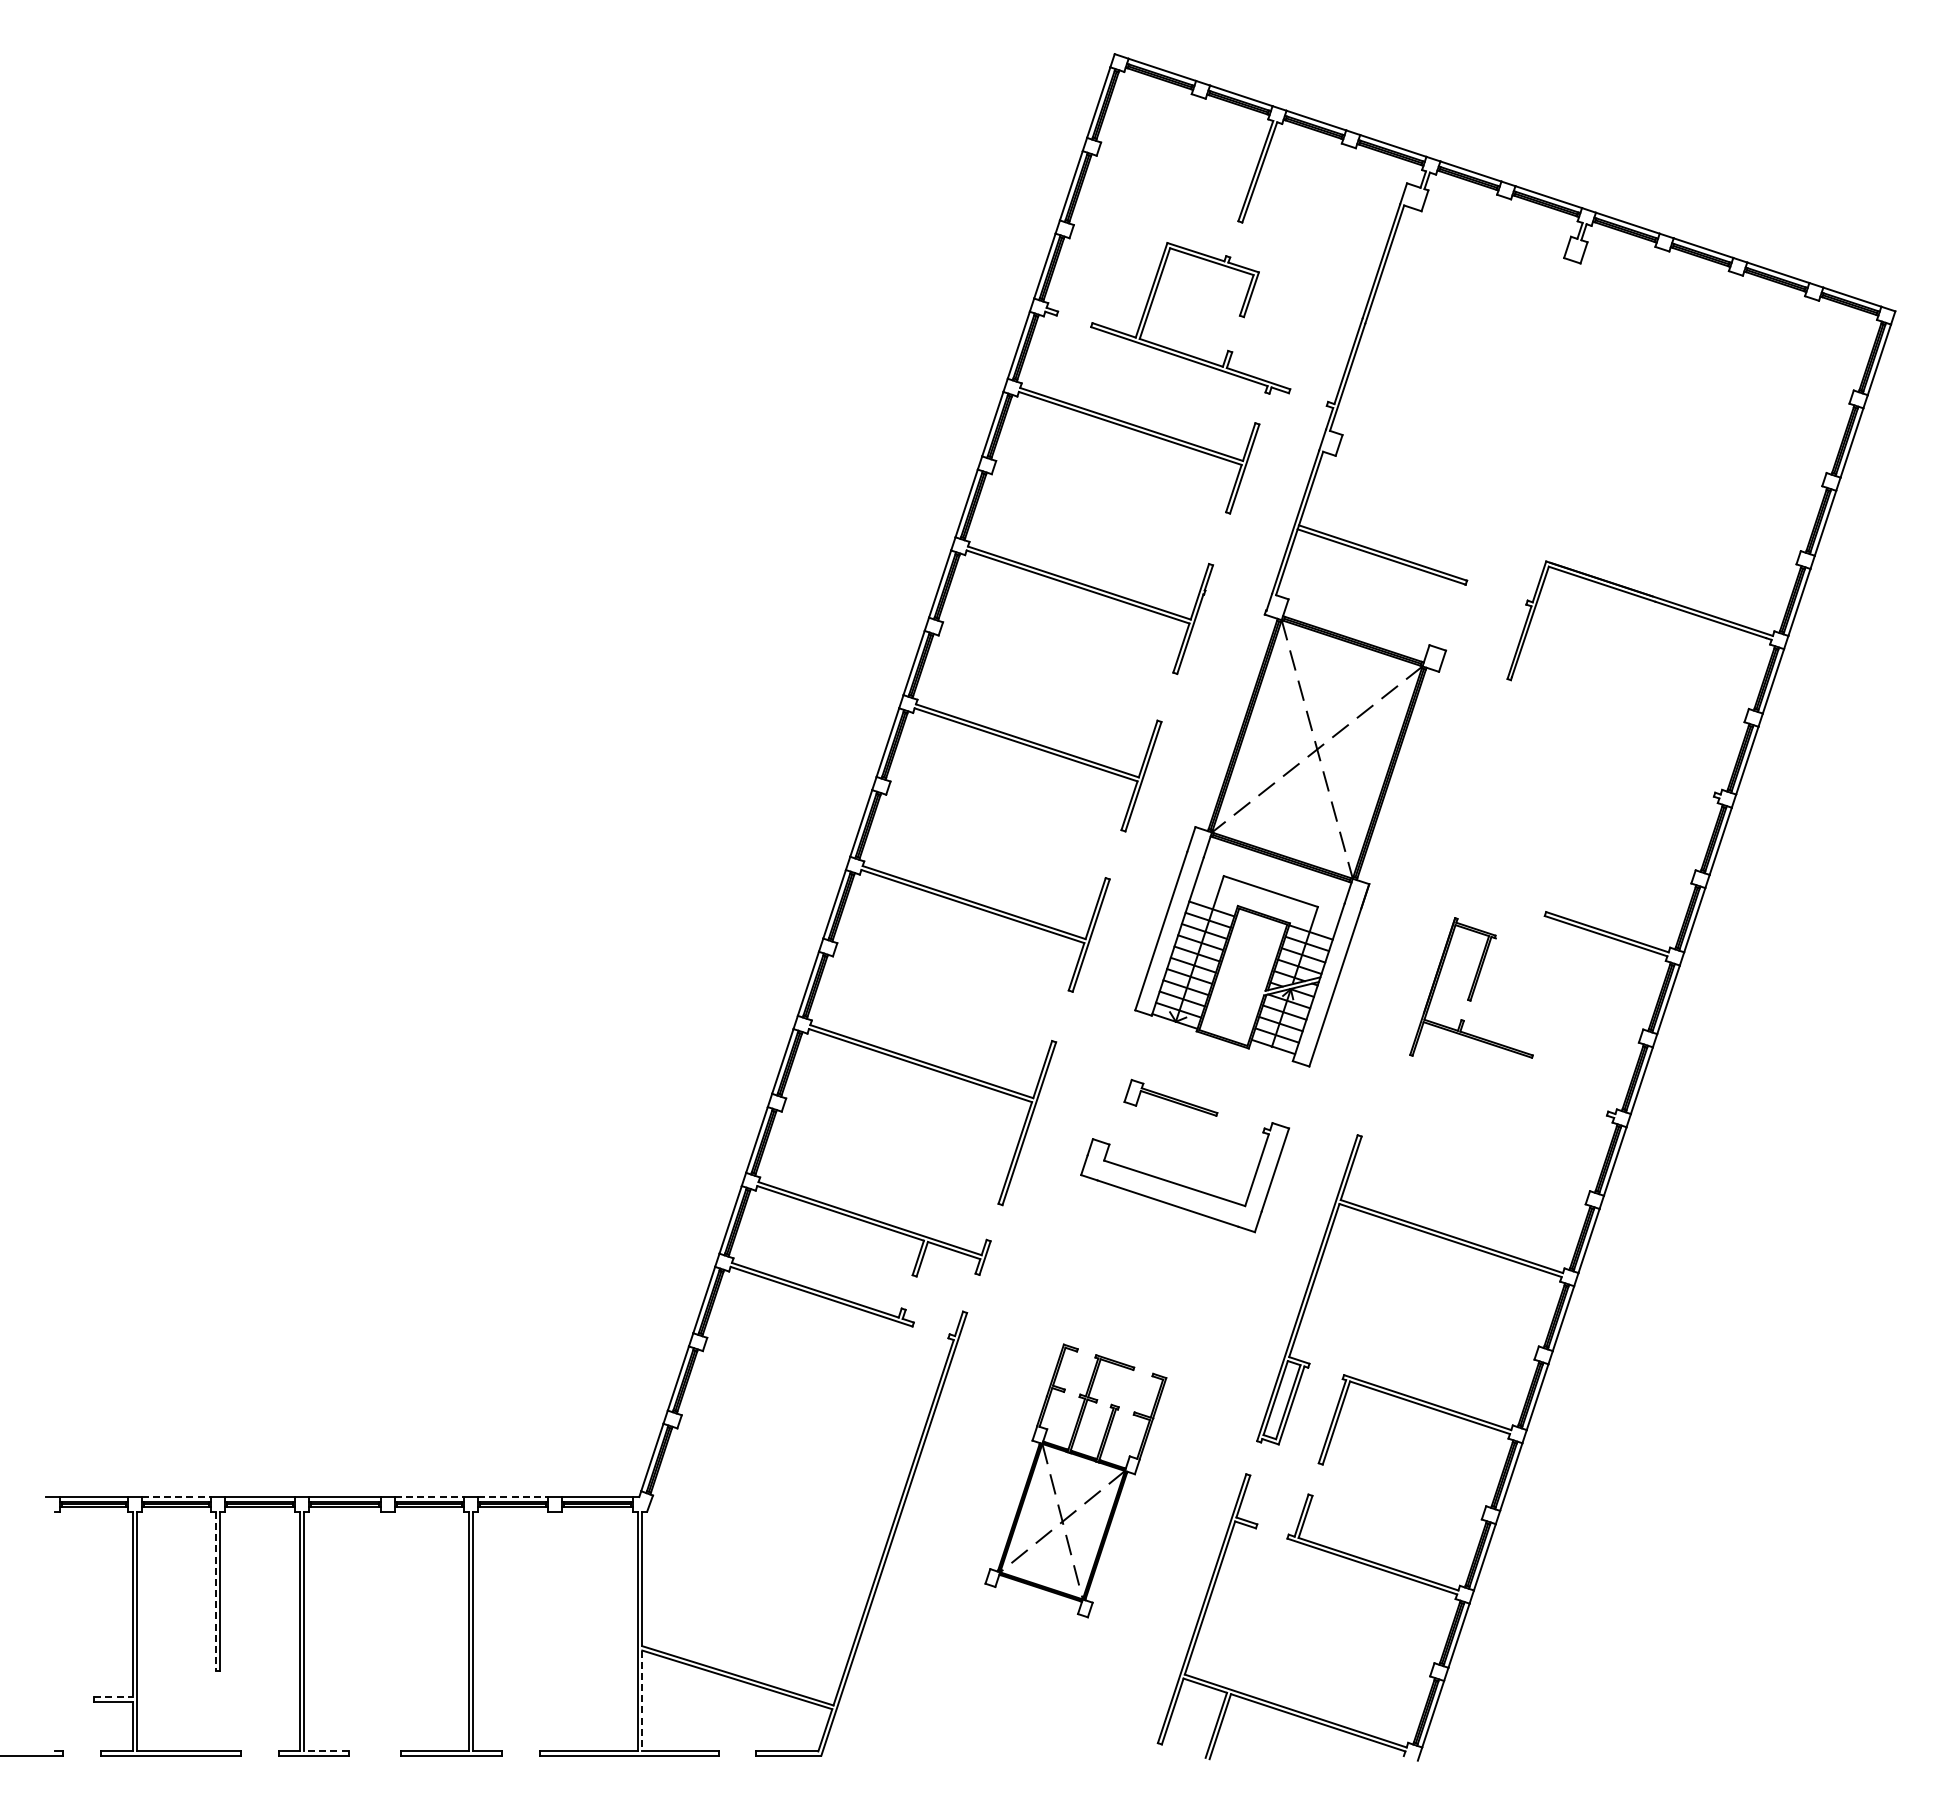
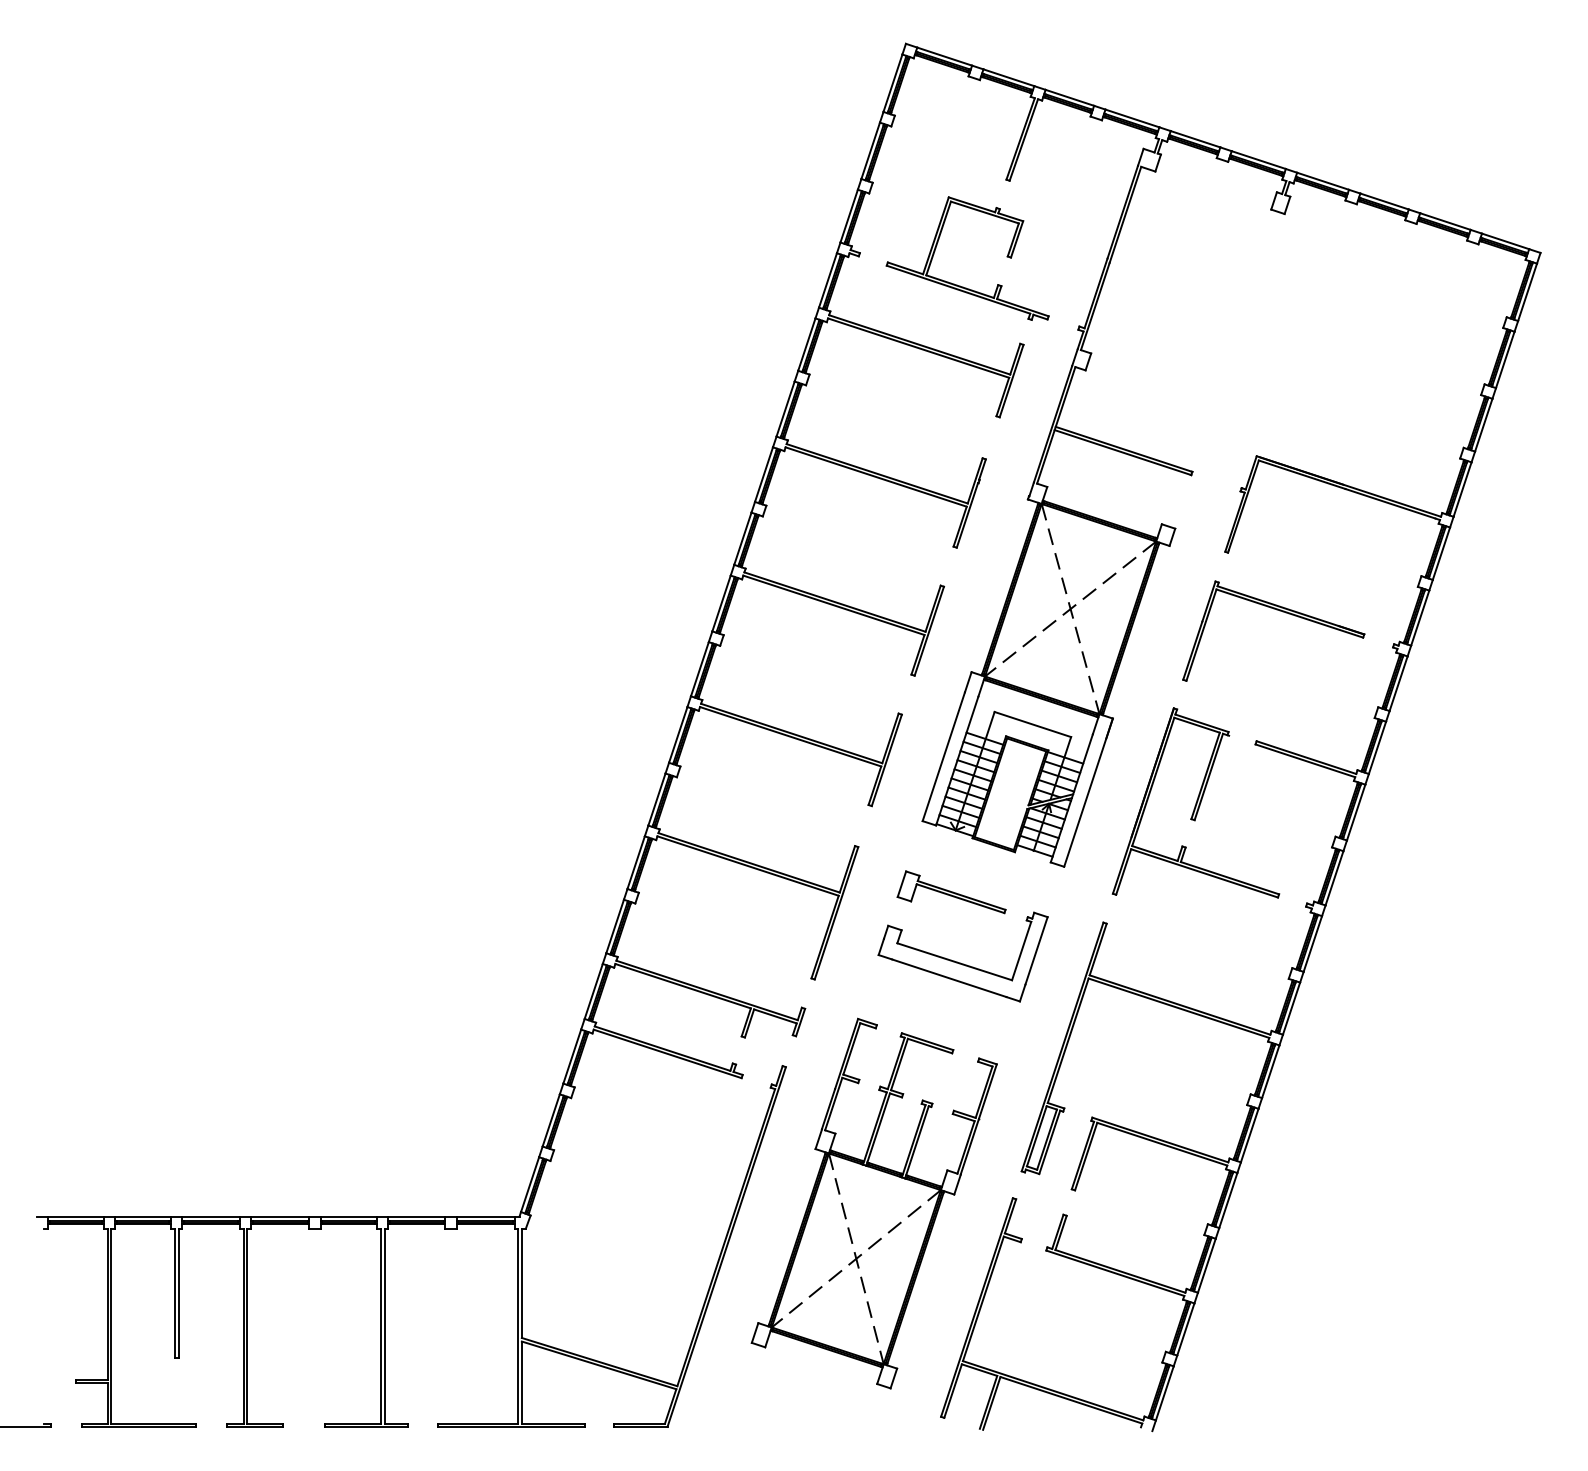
part: (1575, 752) -> (1280, 611), added
part: (1471, 987) -> (1195, 802), size x1.67
part: (1170, 1097) -> (951, 891), size x1.43
part: (1075, 1480) -> (874, 1203), size x1.67
line: (176, 1497) -> (143, 1217), dashed -> solid
line: (429, 1497) -> (348, 1217), dashed -> solid
line: (513, 1497) -> (417, 1217), dashed -> solid
line: (215, 1591) -> (174, 1293), dashed -> solid
line: (113, 1697) -> (92, 1379), dashed -> solid
line: (642, 1701) -> (522, 1382), dashed -> solid
line: (325, 1751) -> (264, 1423), dashed -> solid

